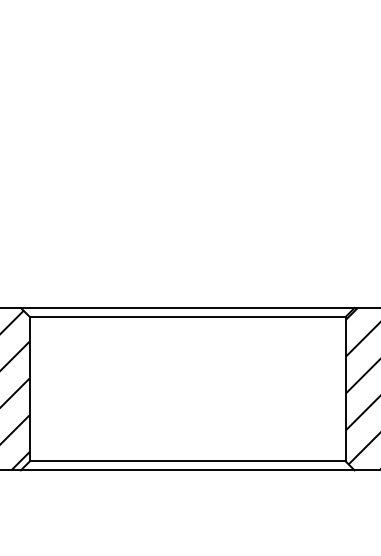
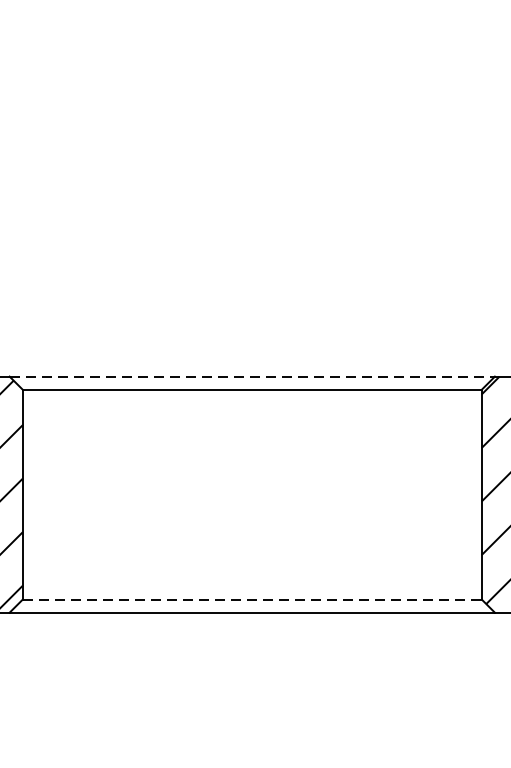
line: (187, 308) -> (251, 377), solid -> dashed
line: (187, 461) -> (251, 599), solid -> dashed

